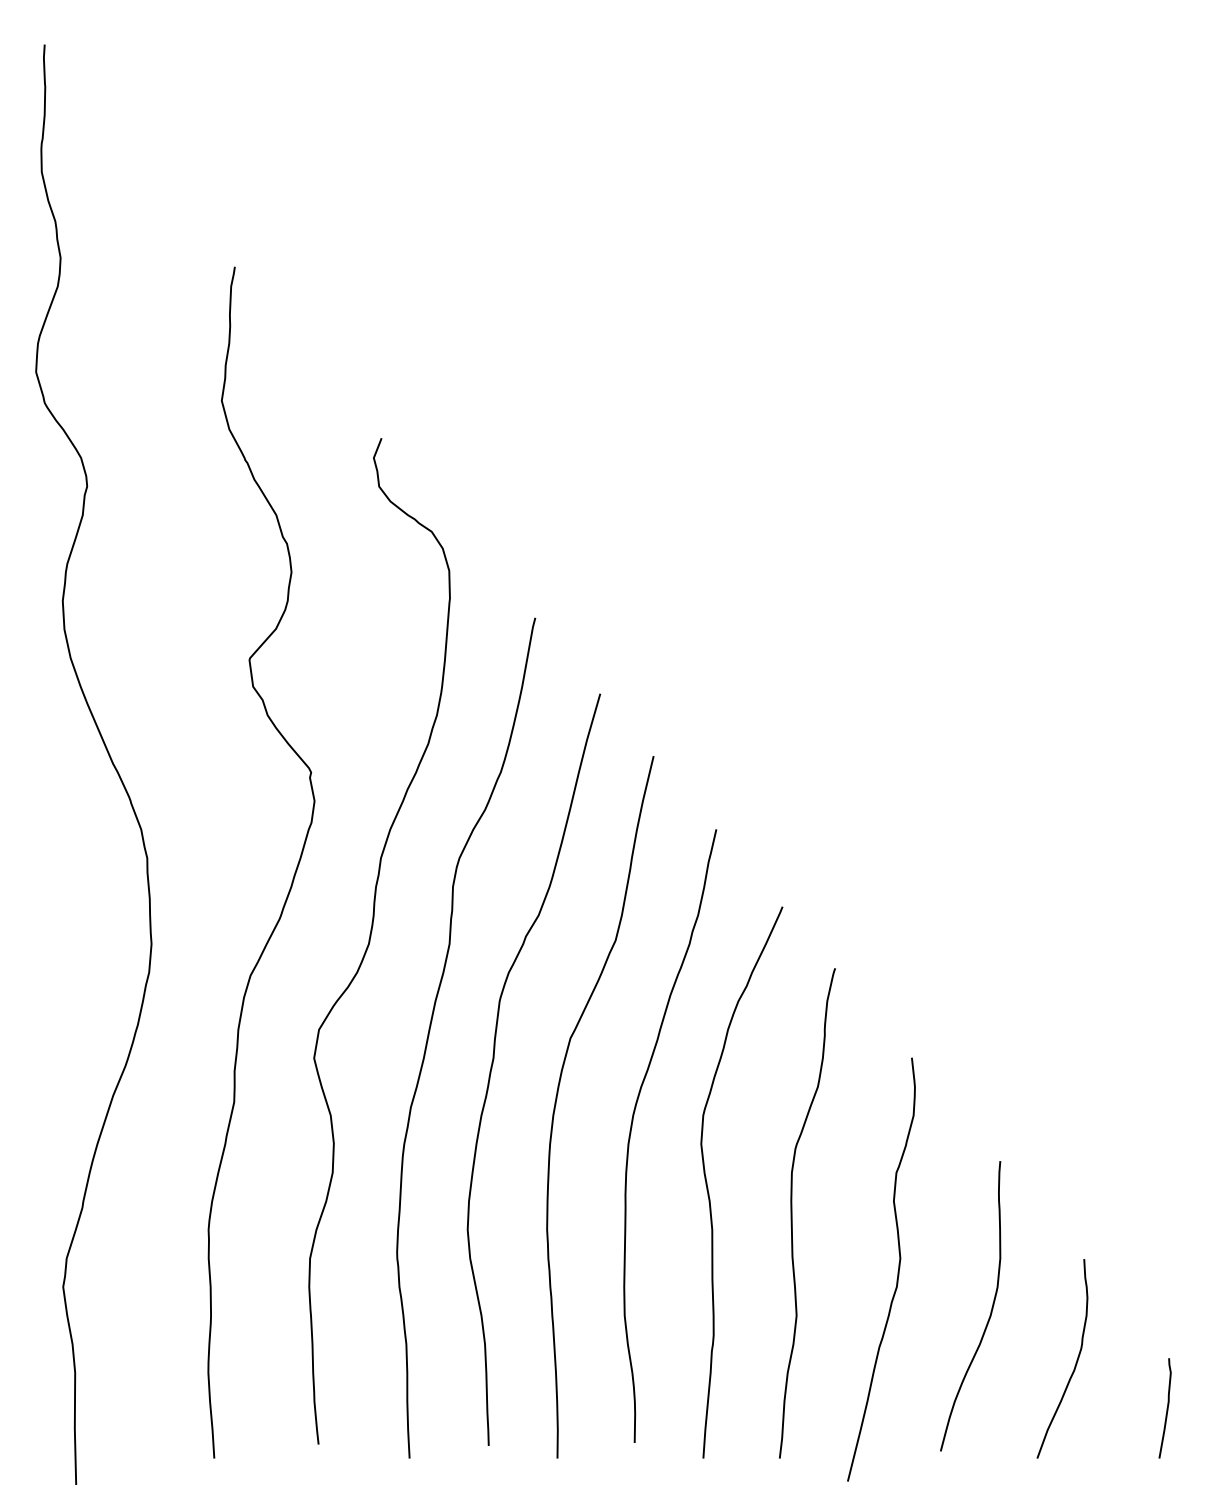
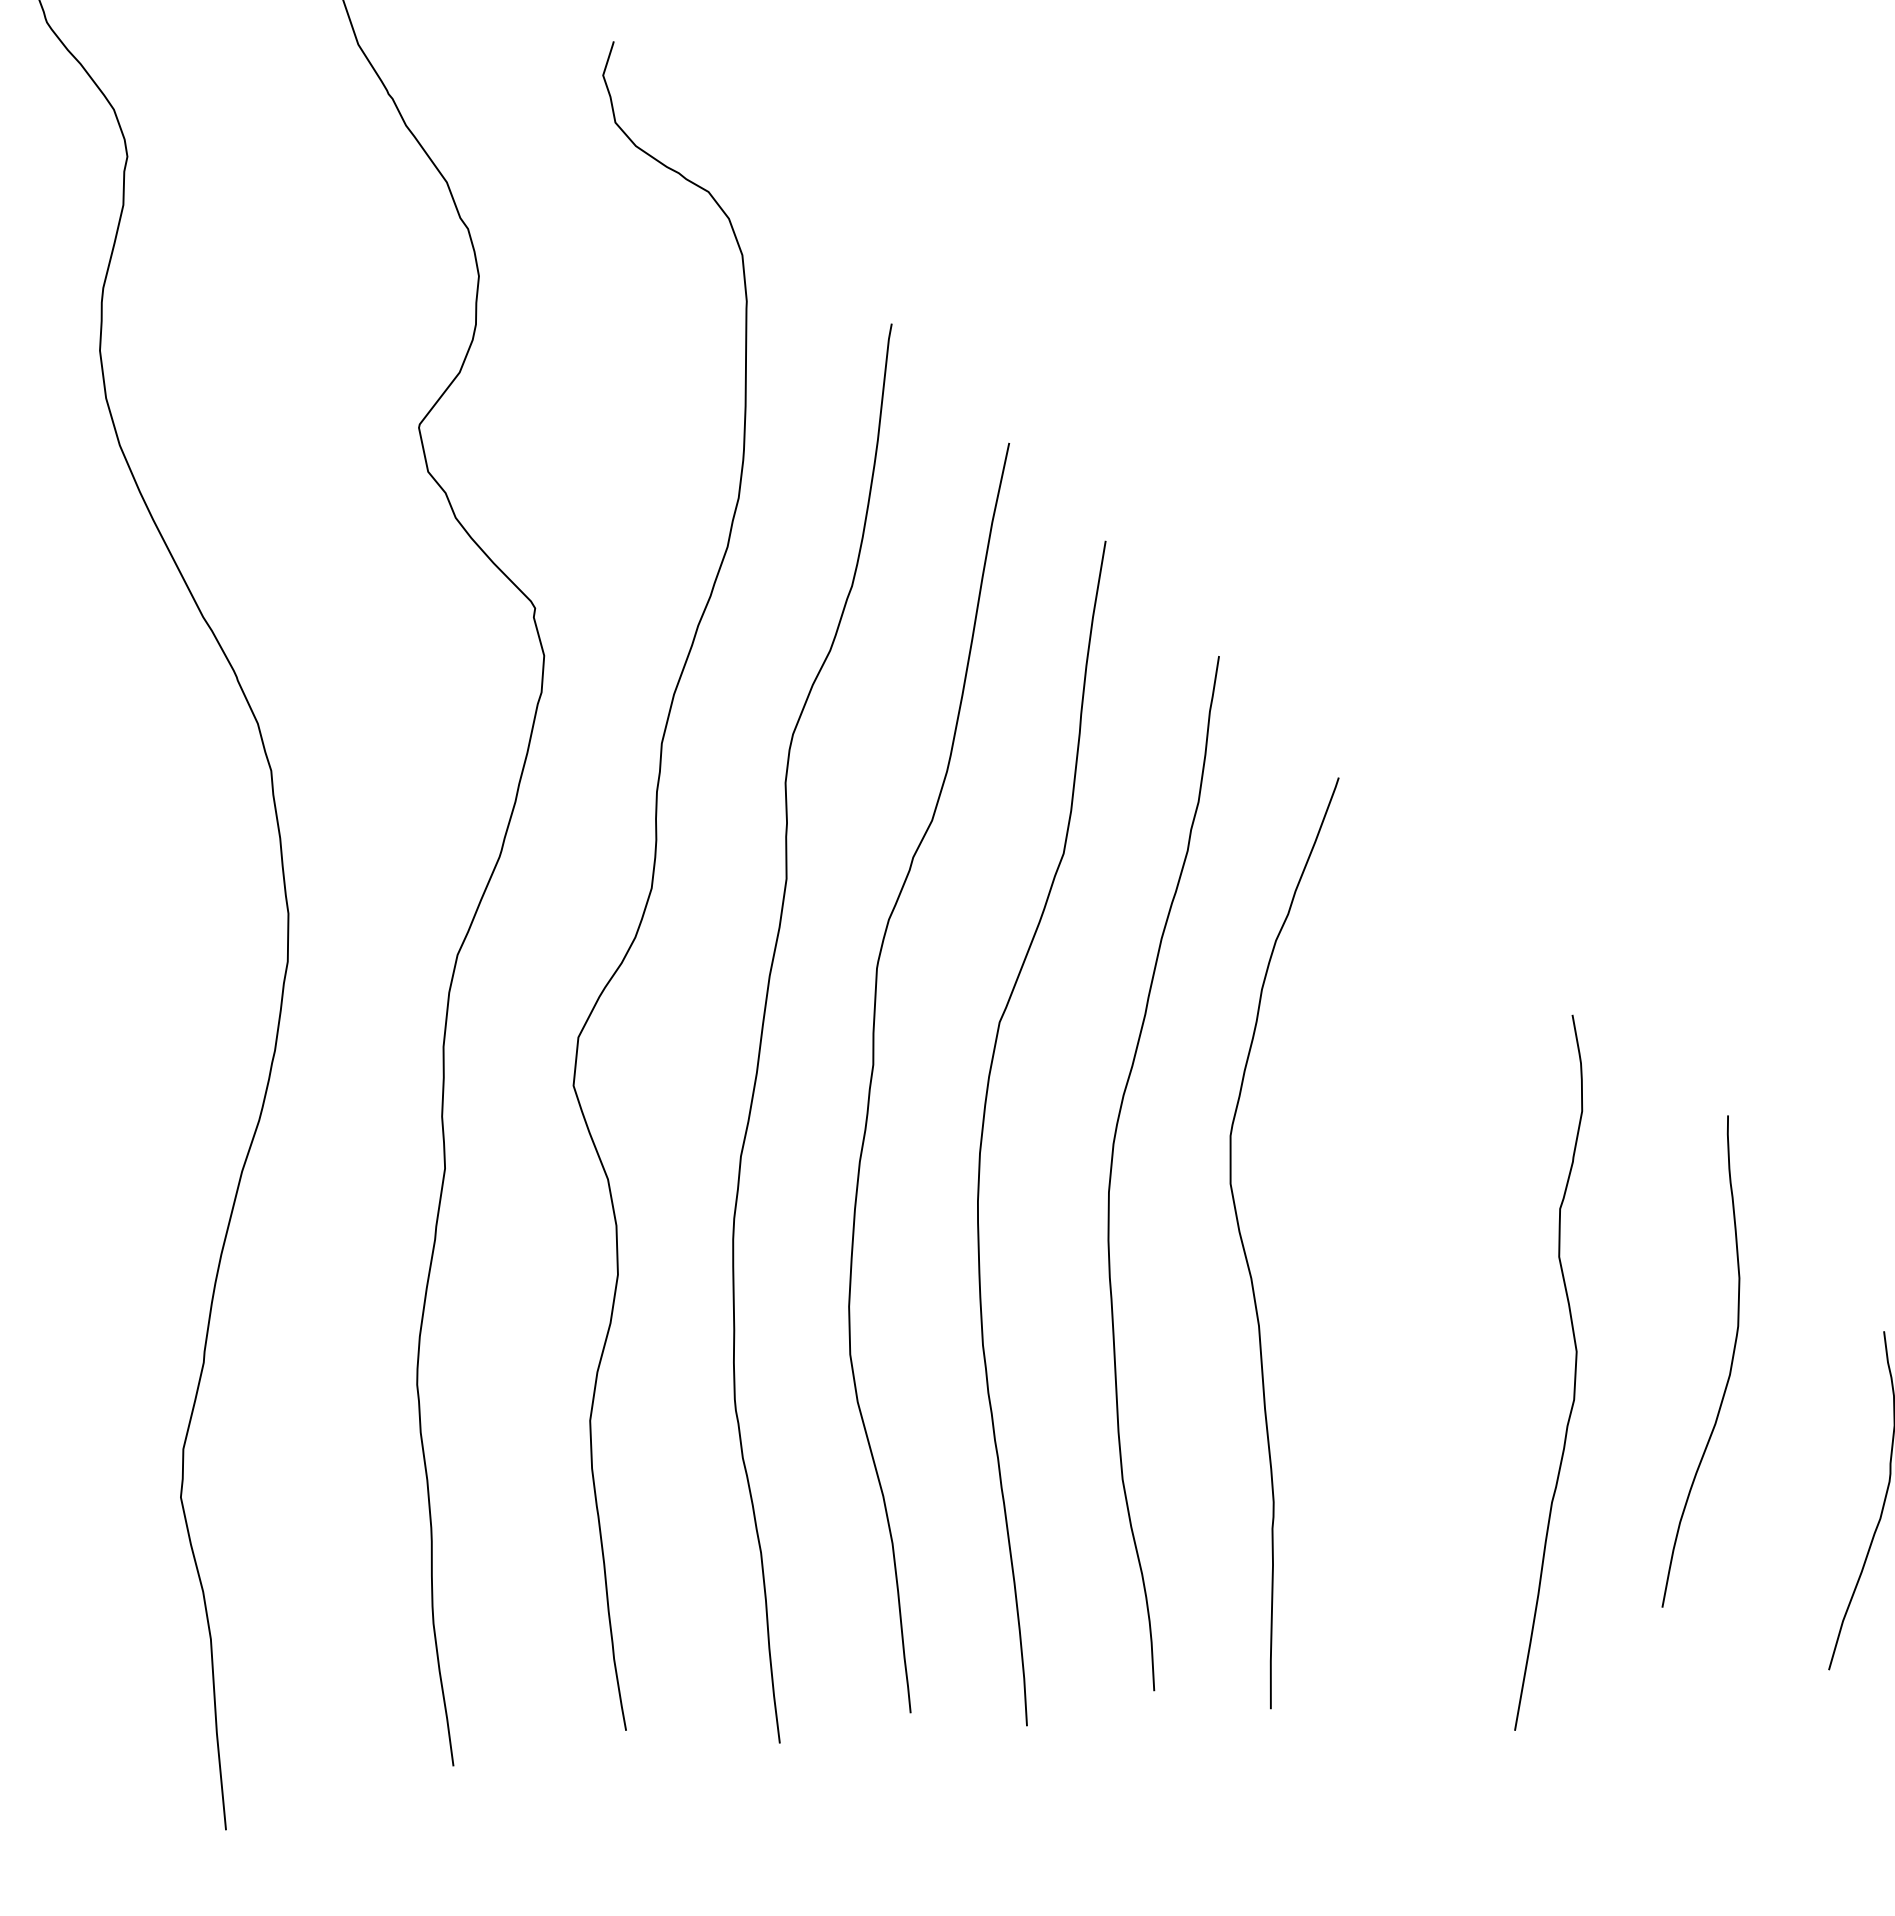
curve: (792, 1213) -> (1391, 1289), removed
curve: (990, 1311) -> (1729, 1367), moved

